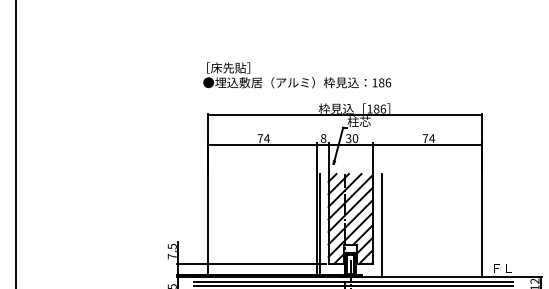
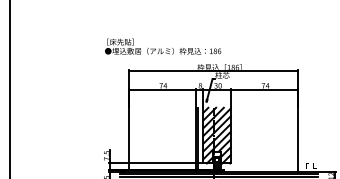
text: (297, 75) -> (163, 46), moved
line: (381, 225) -> (236, 139), removed

